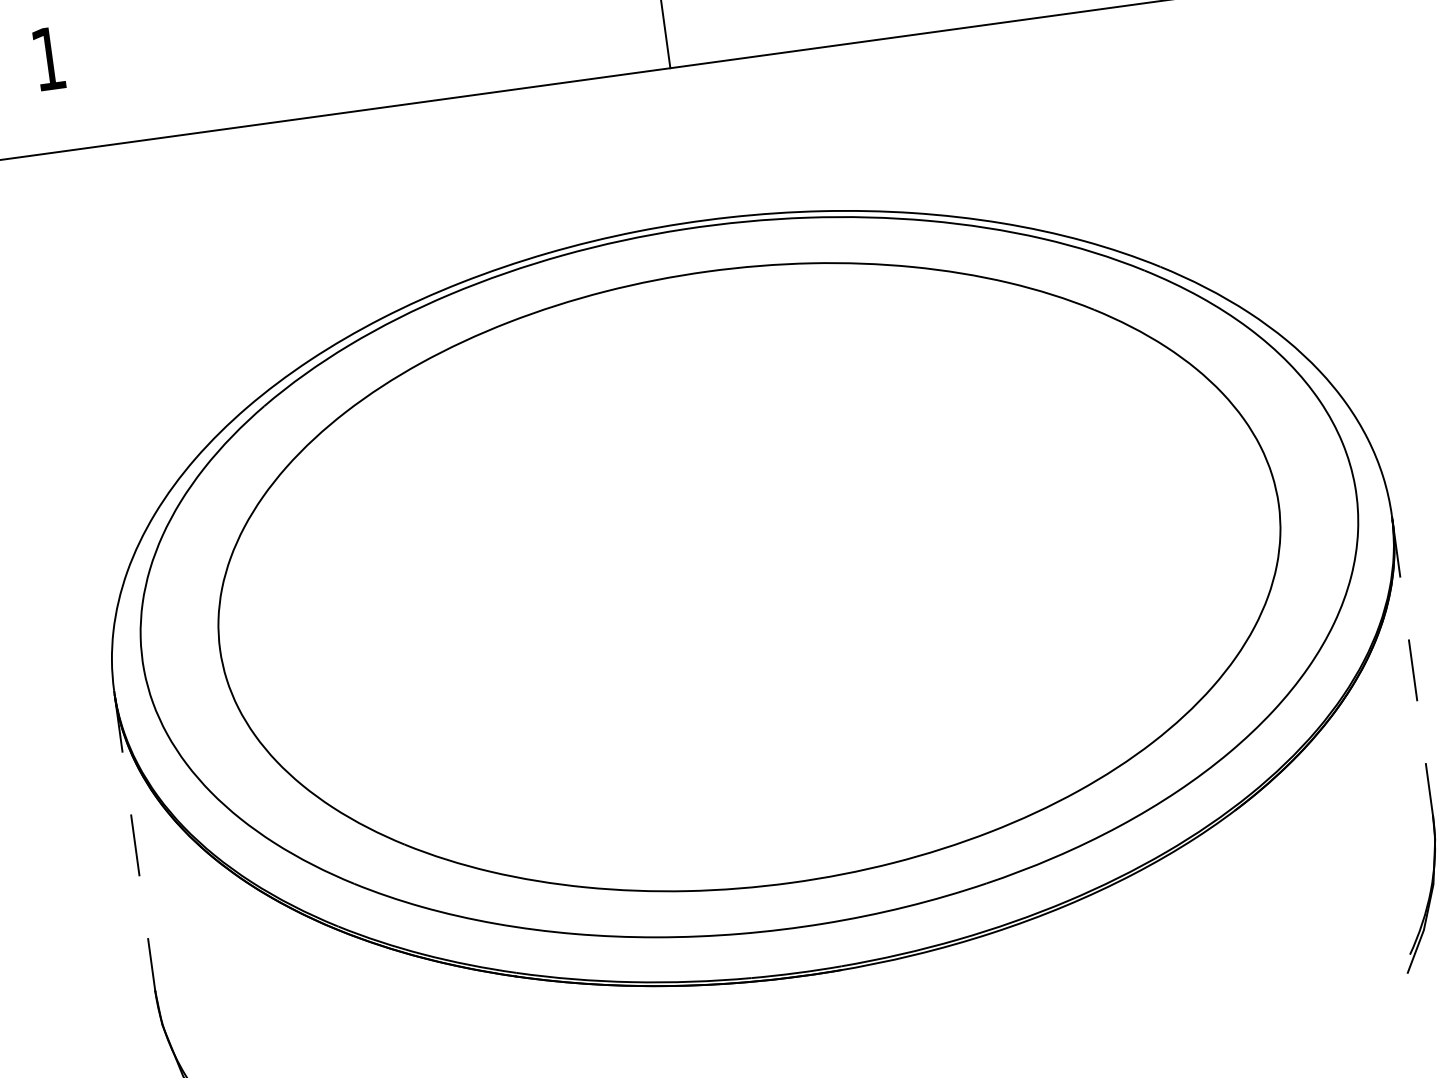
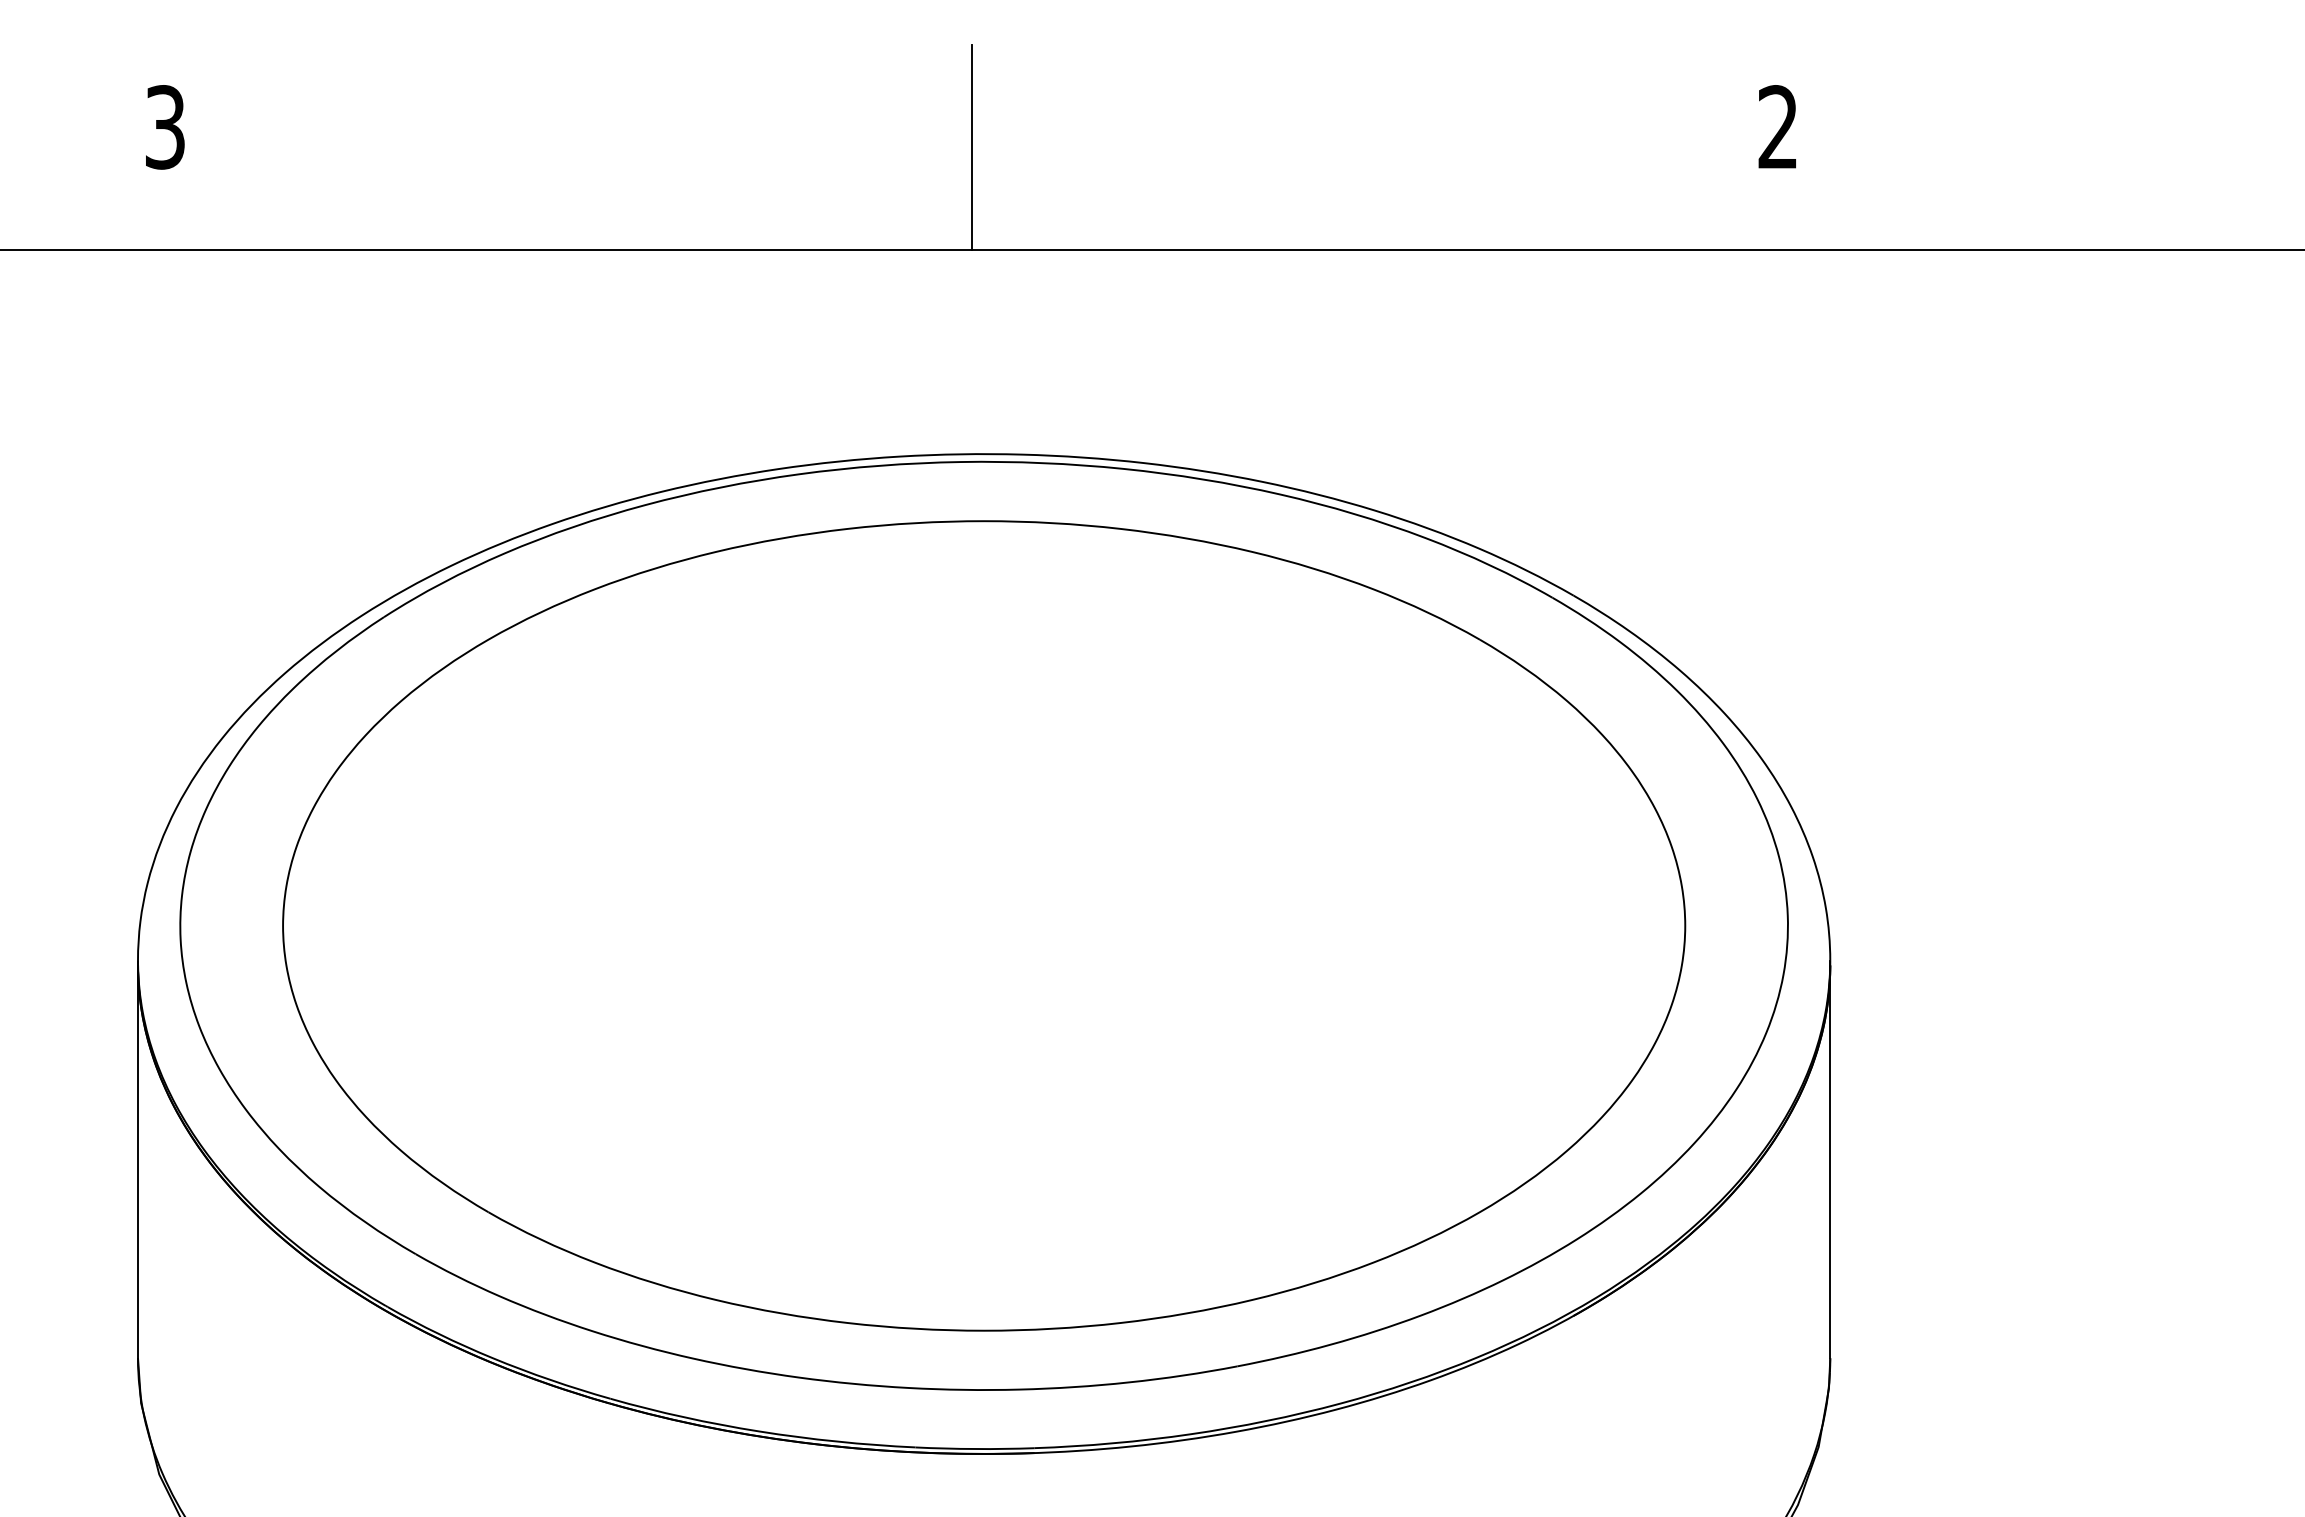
text: (48, 59) -> (165, 127), 1 -> 3
line: (1412, 666) -> (1830, 1159), dashed -> solid
line: (135, 841) -> (138, 1159), dashed -> solid

